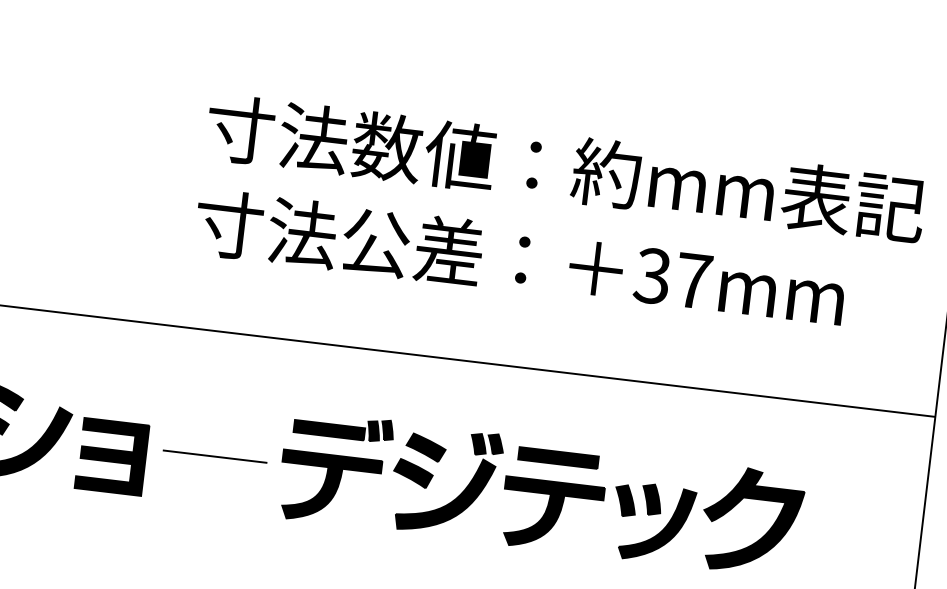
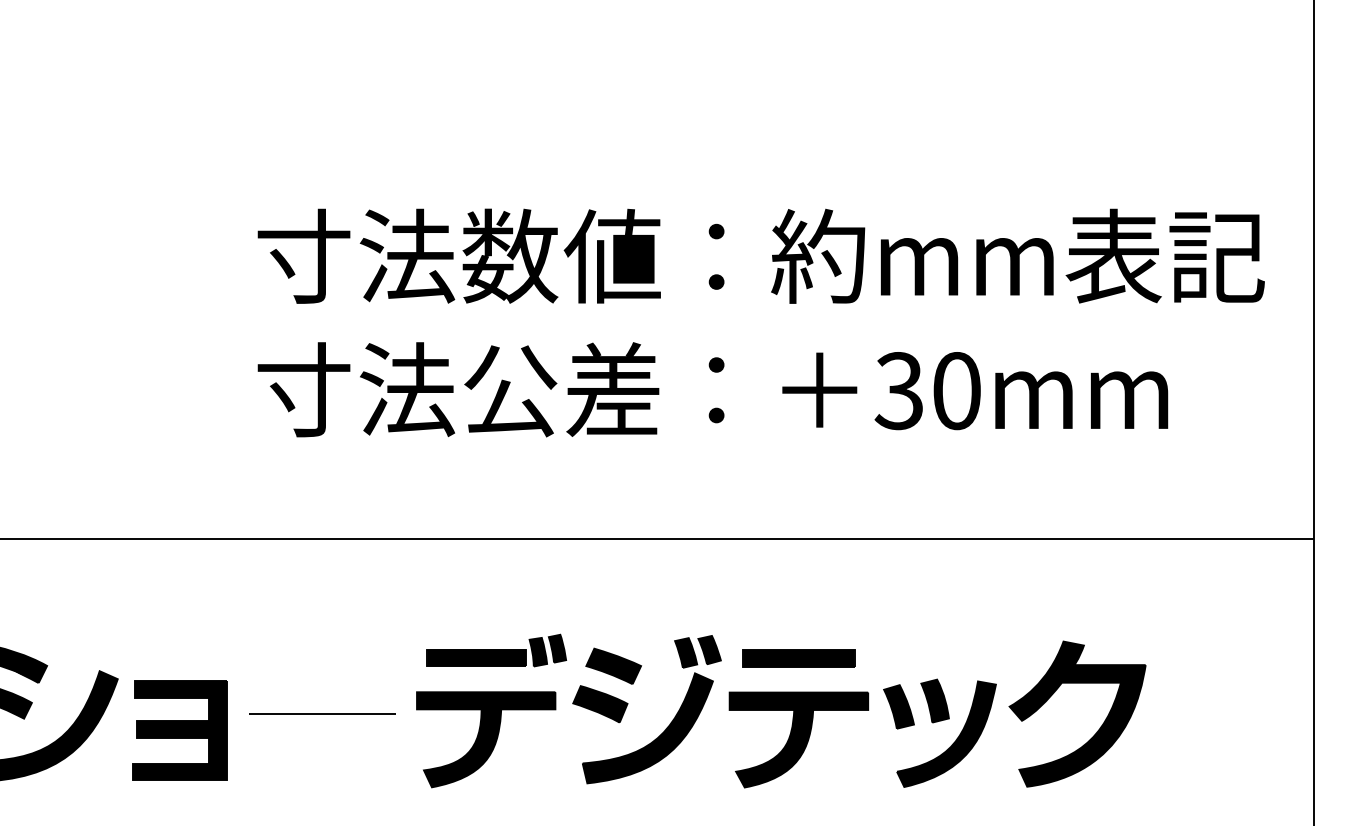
text: (693, 281) -> (956, 391), 37mm -> 30mm

